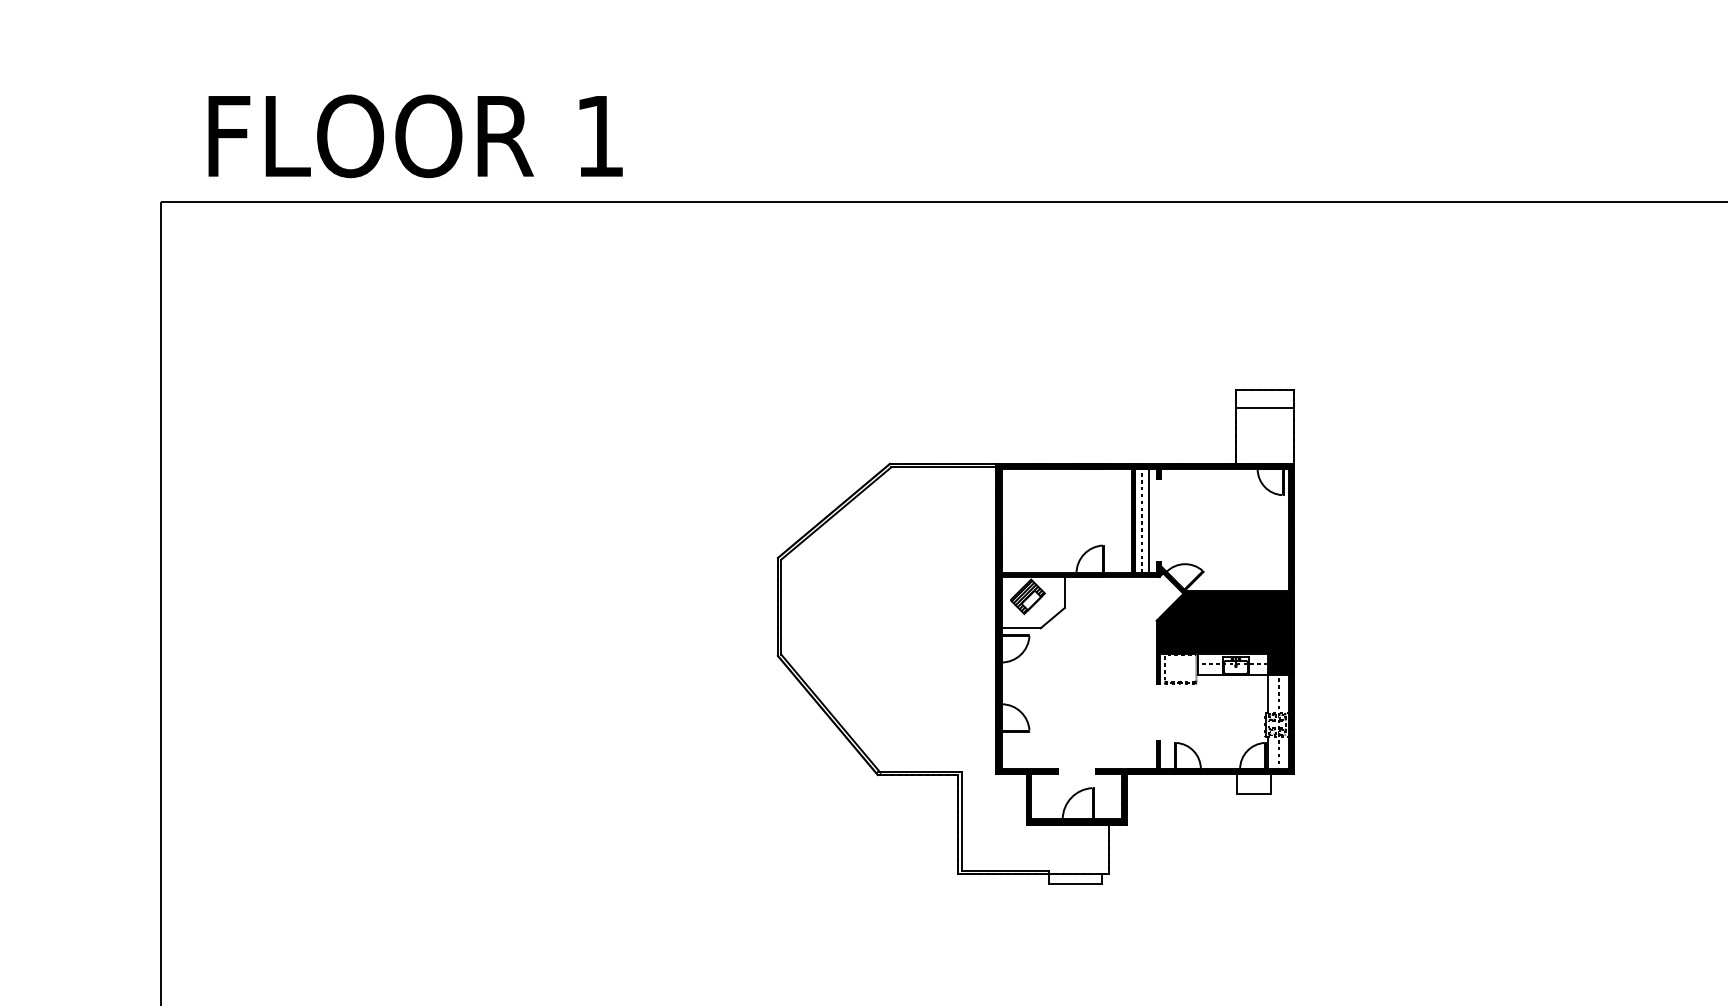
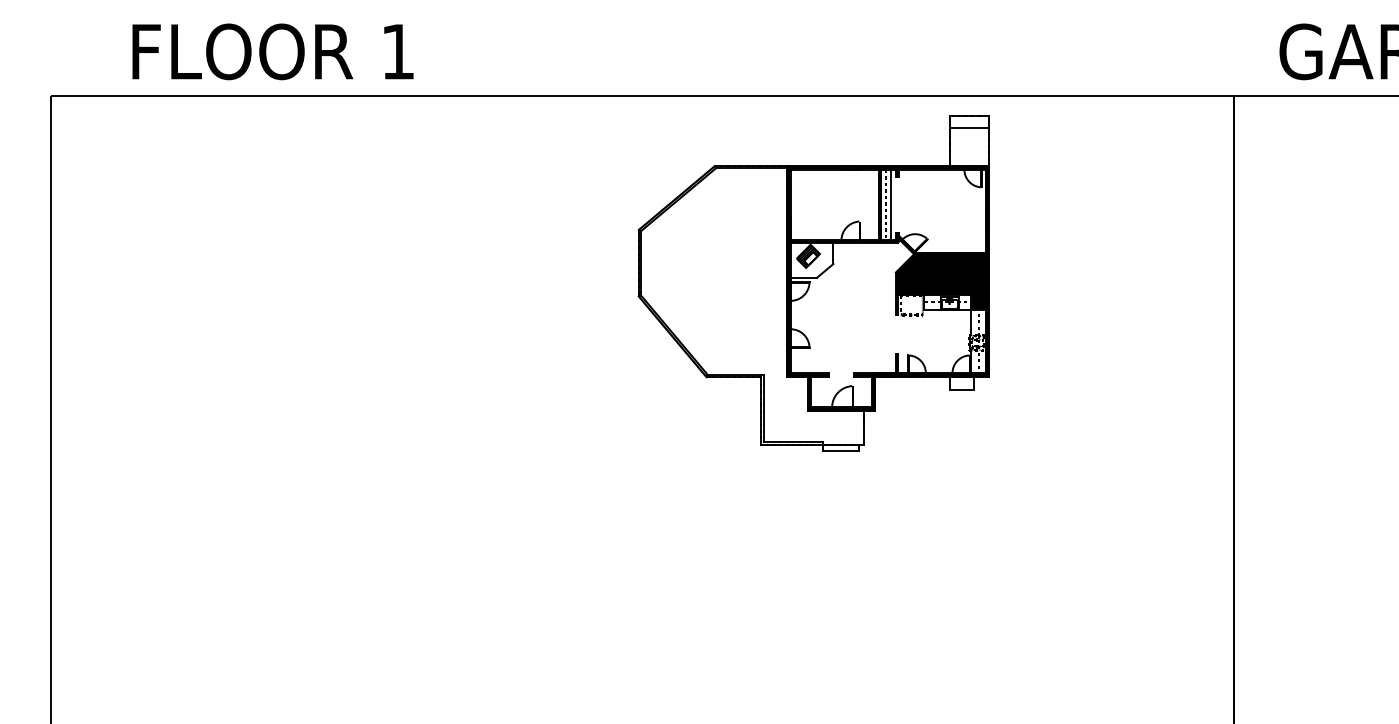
text: (414, 135) -> (272, 51), moved
part: (1035, 636) -> (813, 283), moved

